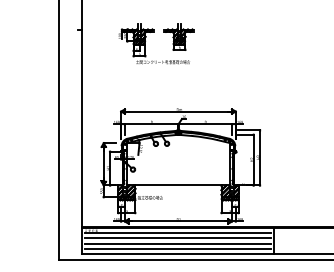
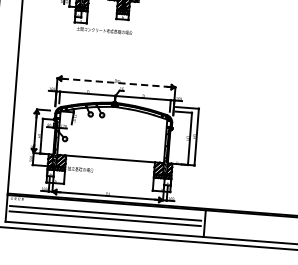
line: (178, 111) -> (116, 82), solid -> dashed
line: (177, 233) -> (105, 208), removed
line: (177, 248) -> (104, 223), removed

